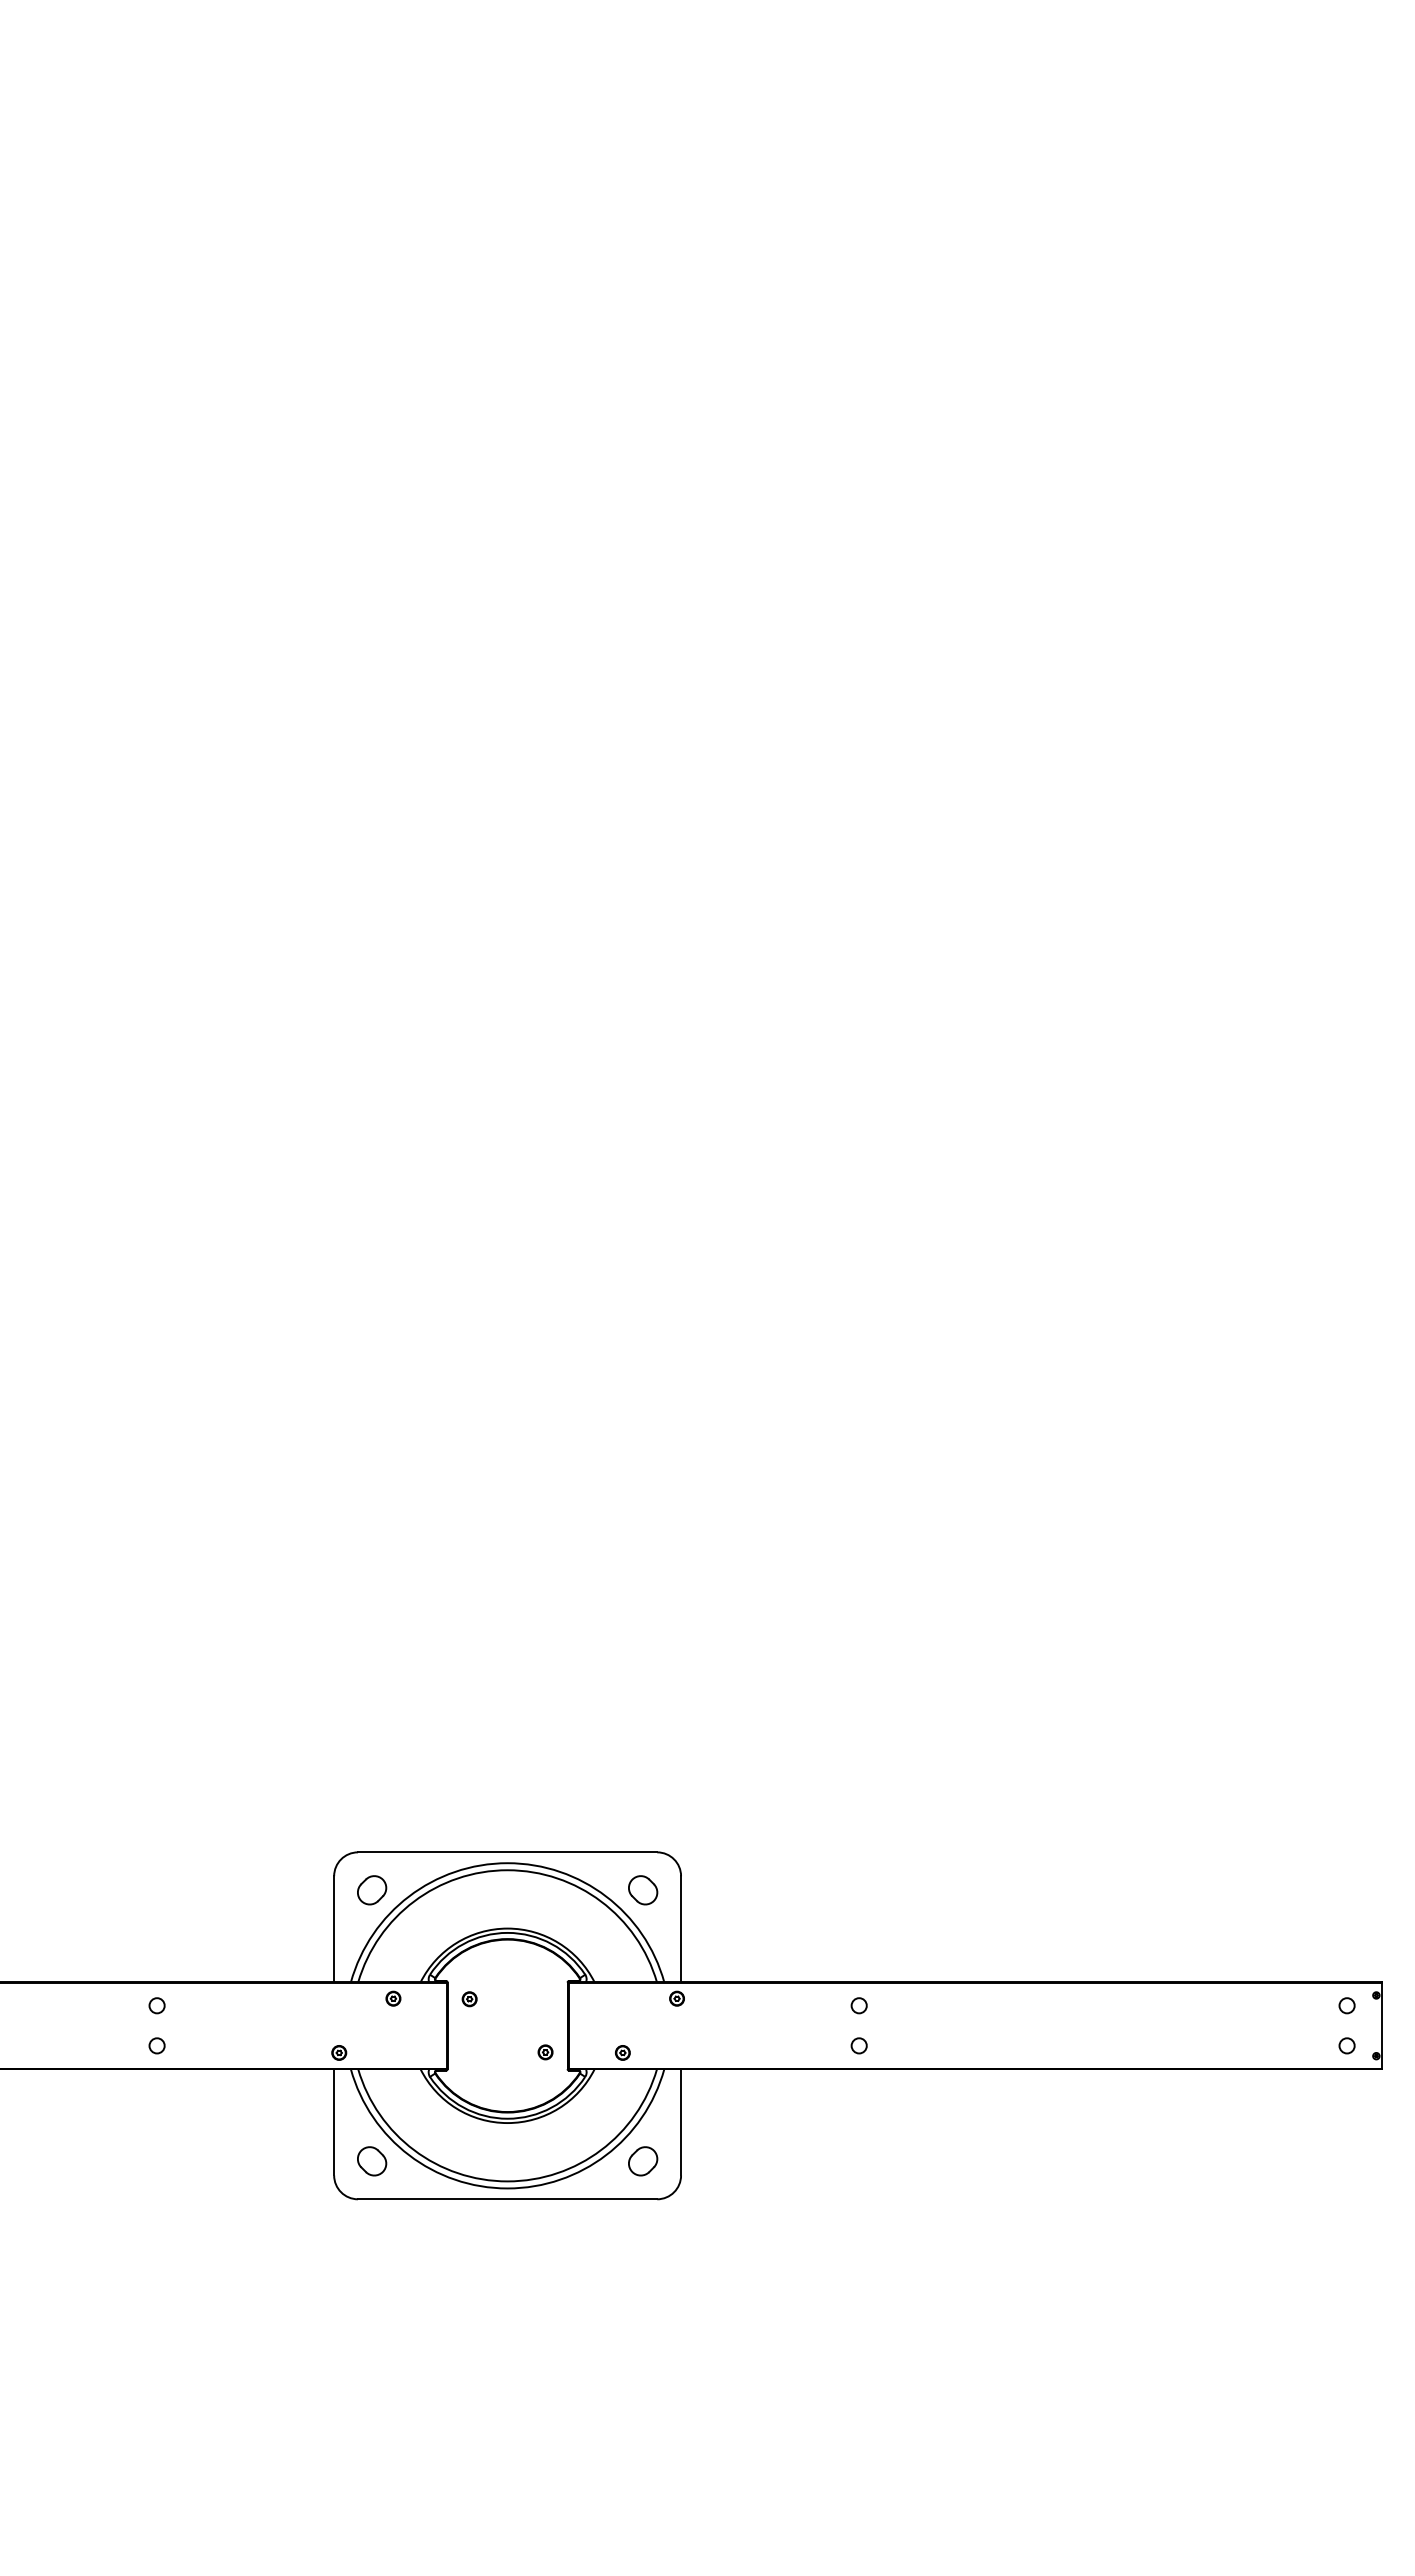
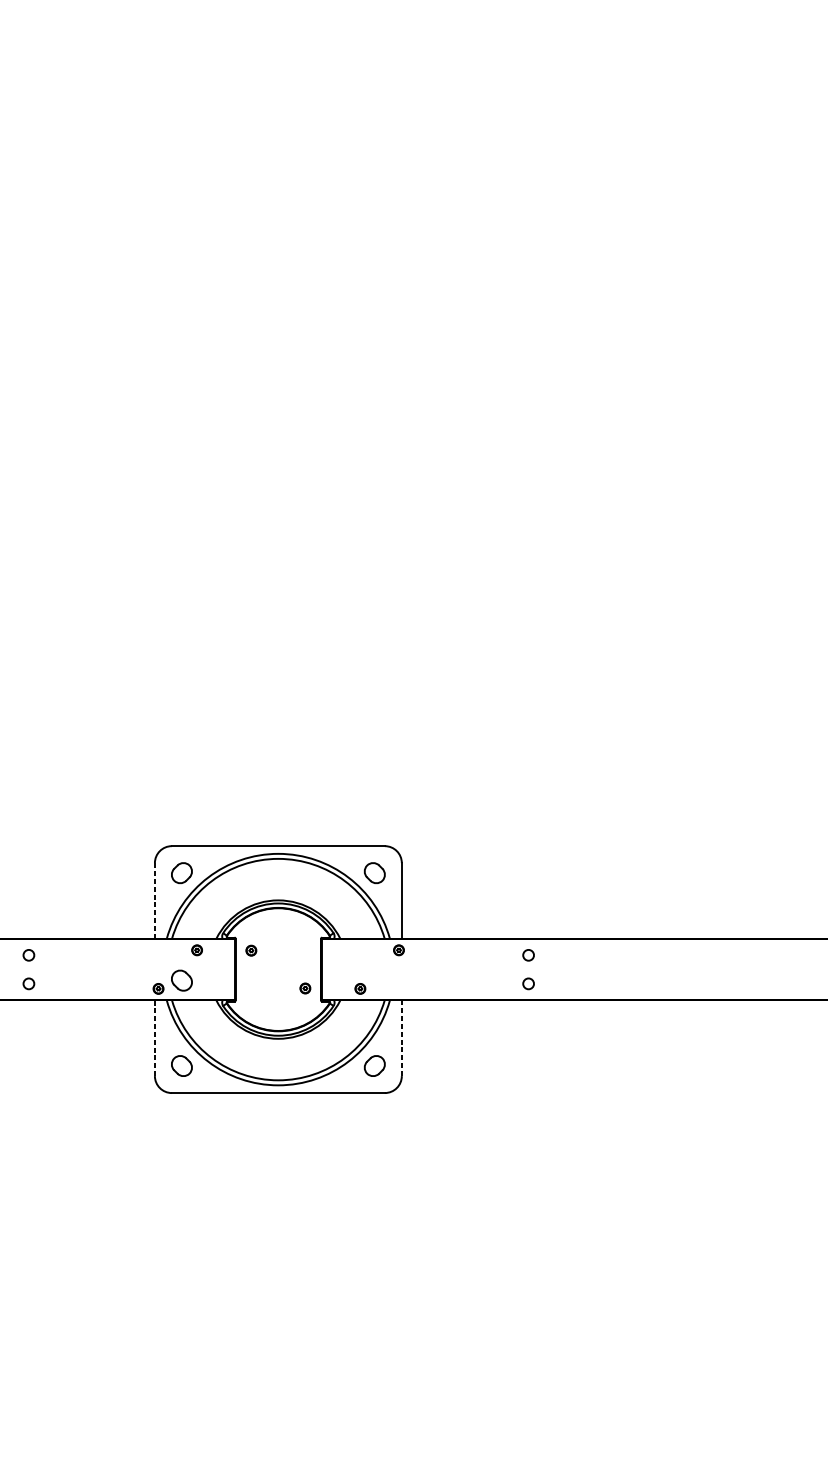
line: (334, 1928) -> (155, 900), solid -> dashed
part: (372, 2041) -> (182, 980), added
line: (334, 2121) -> (155, 1037), solid -> dashed
line: (681, 2122) -> (402, 1038), solid -> dashed

